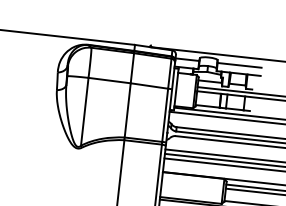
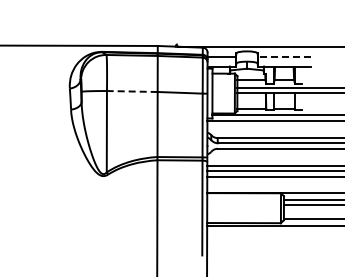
line: (238, 65) -> (283, 56), solid -> dashed
line: (108, 80) -> (131, 91), solid -> dashed

